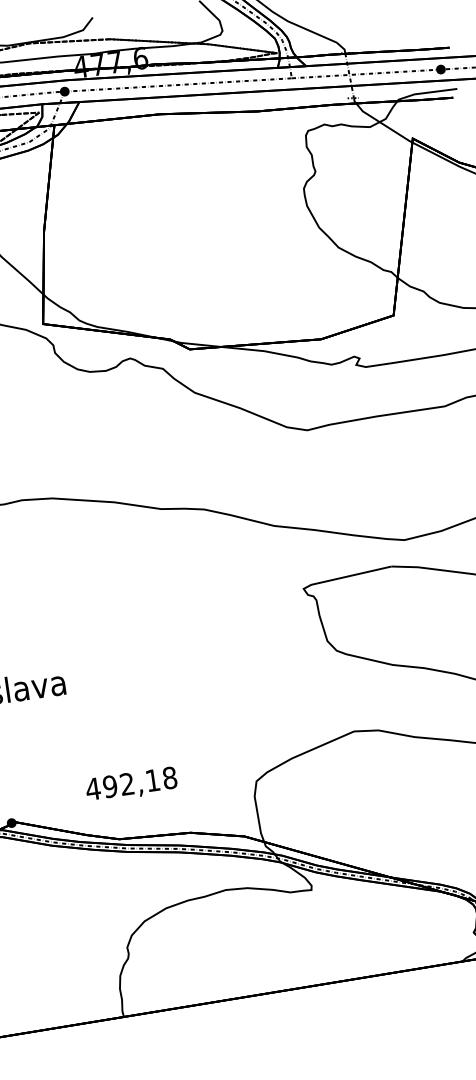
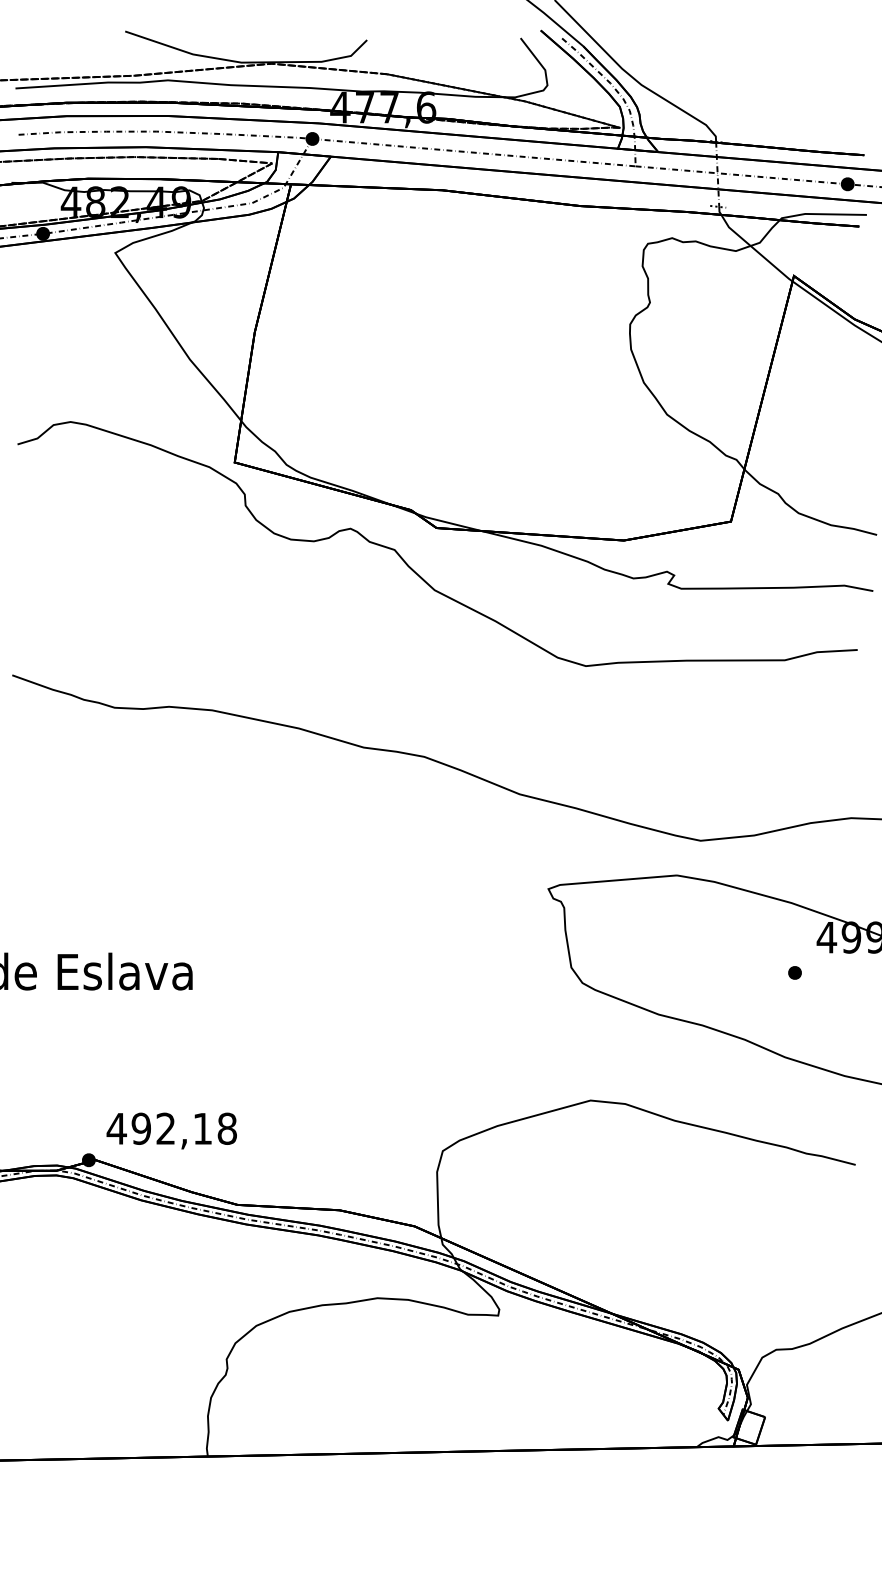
text: (131, 784) -> (171, 1130), moved

